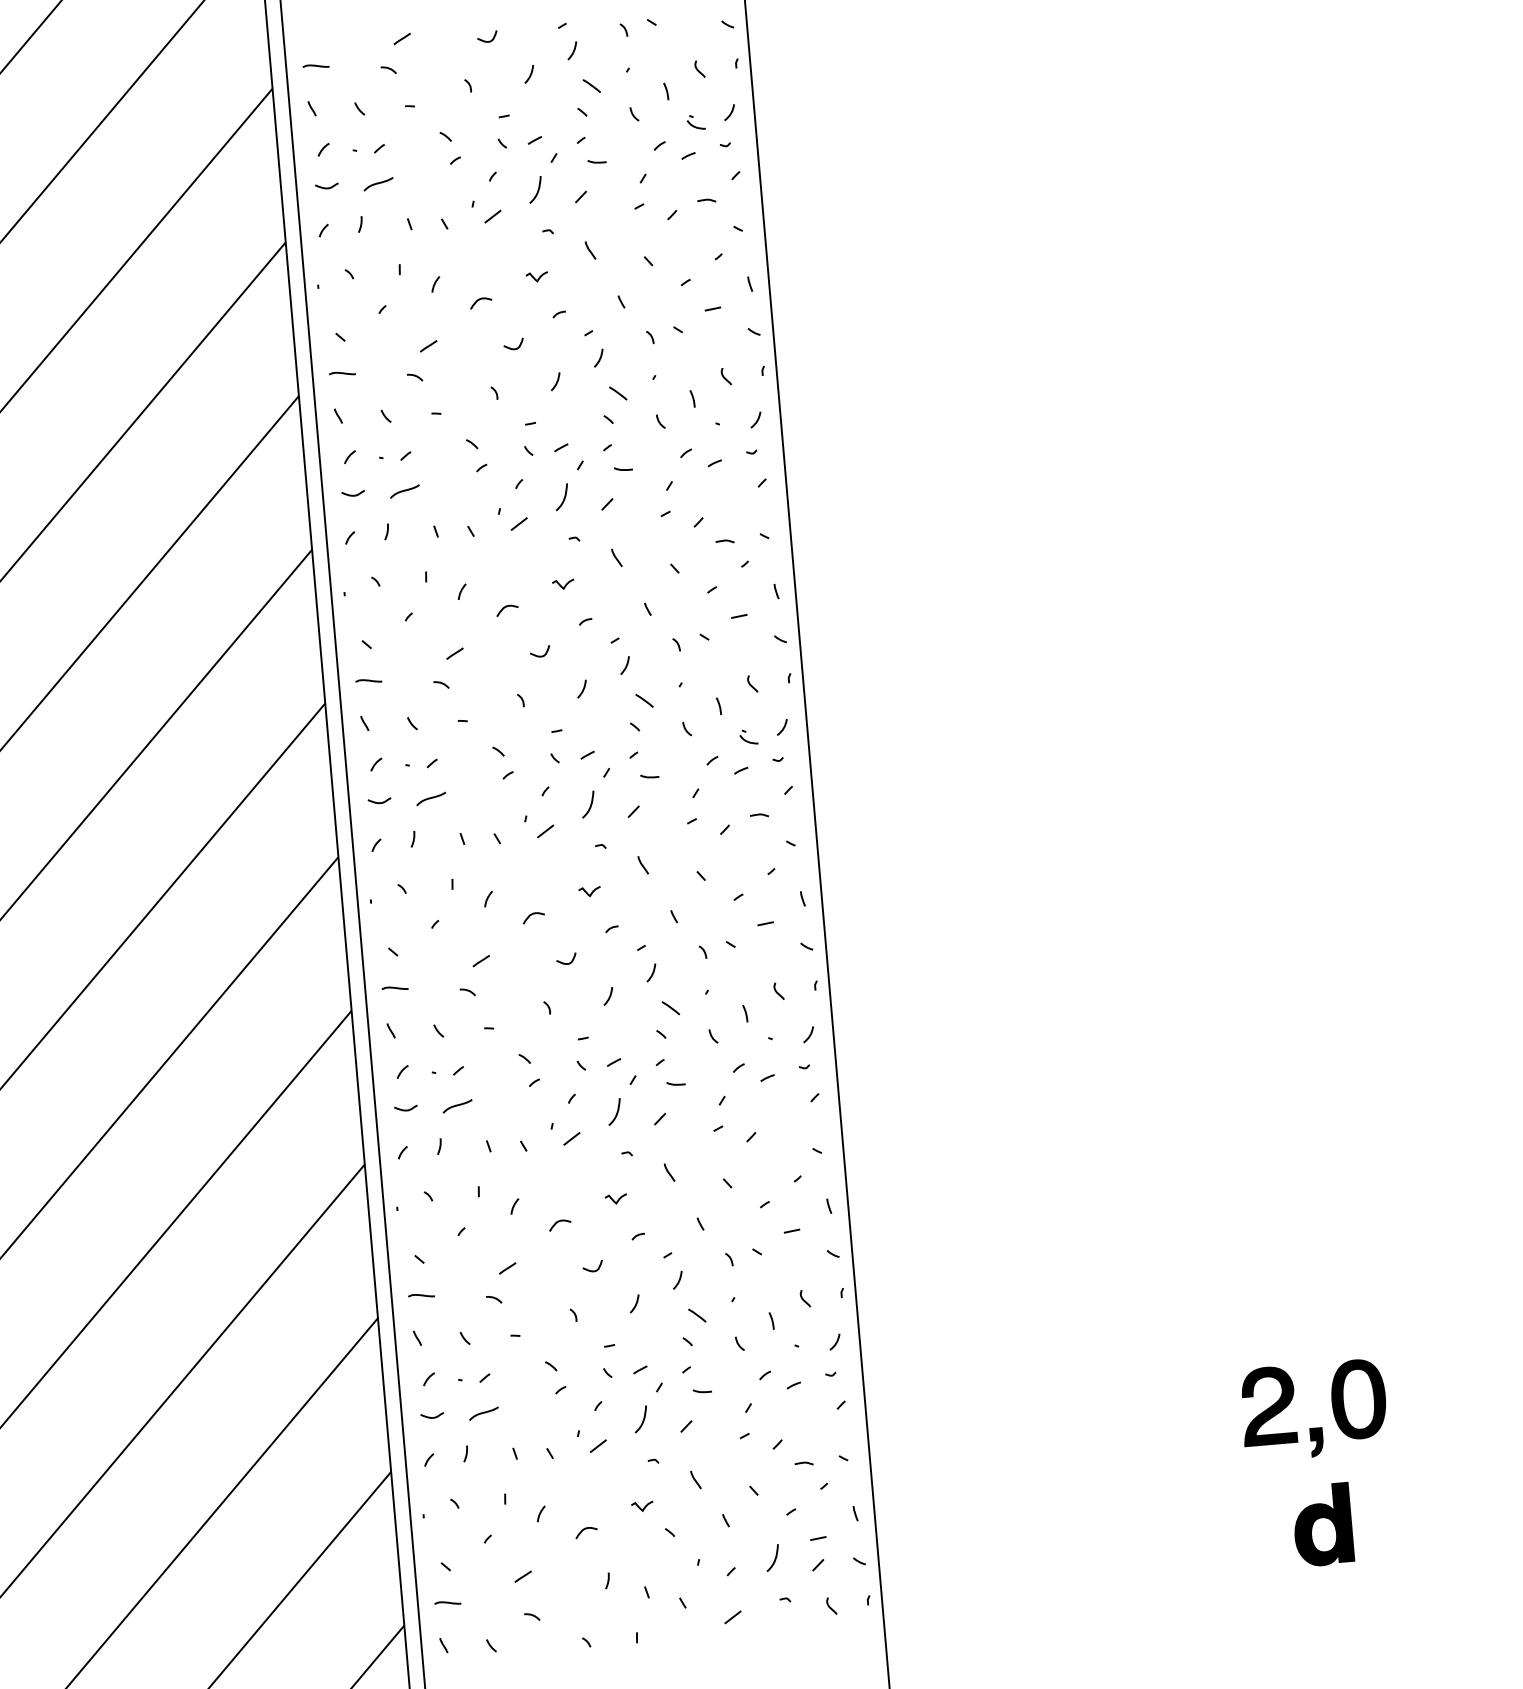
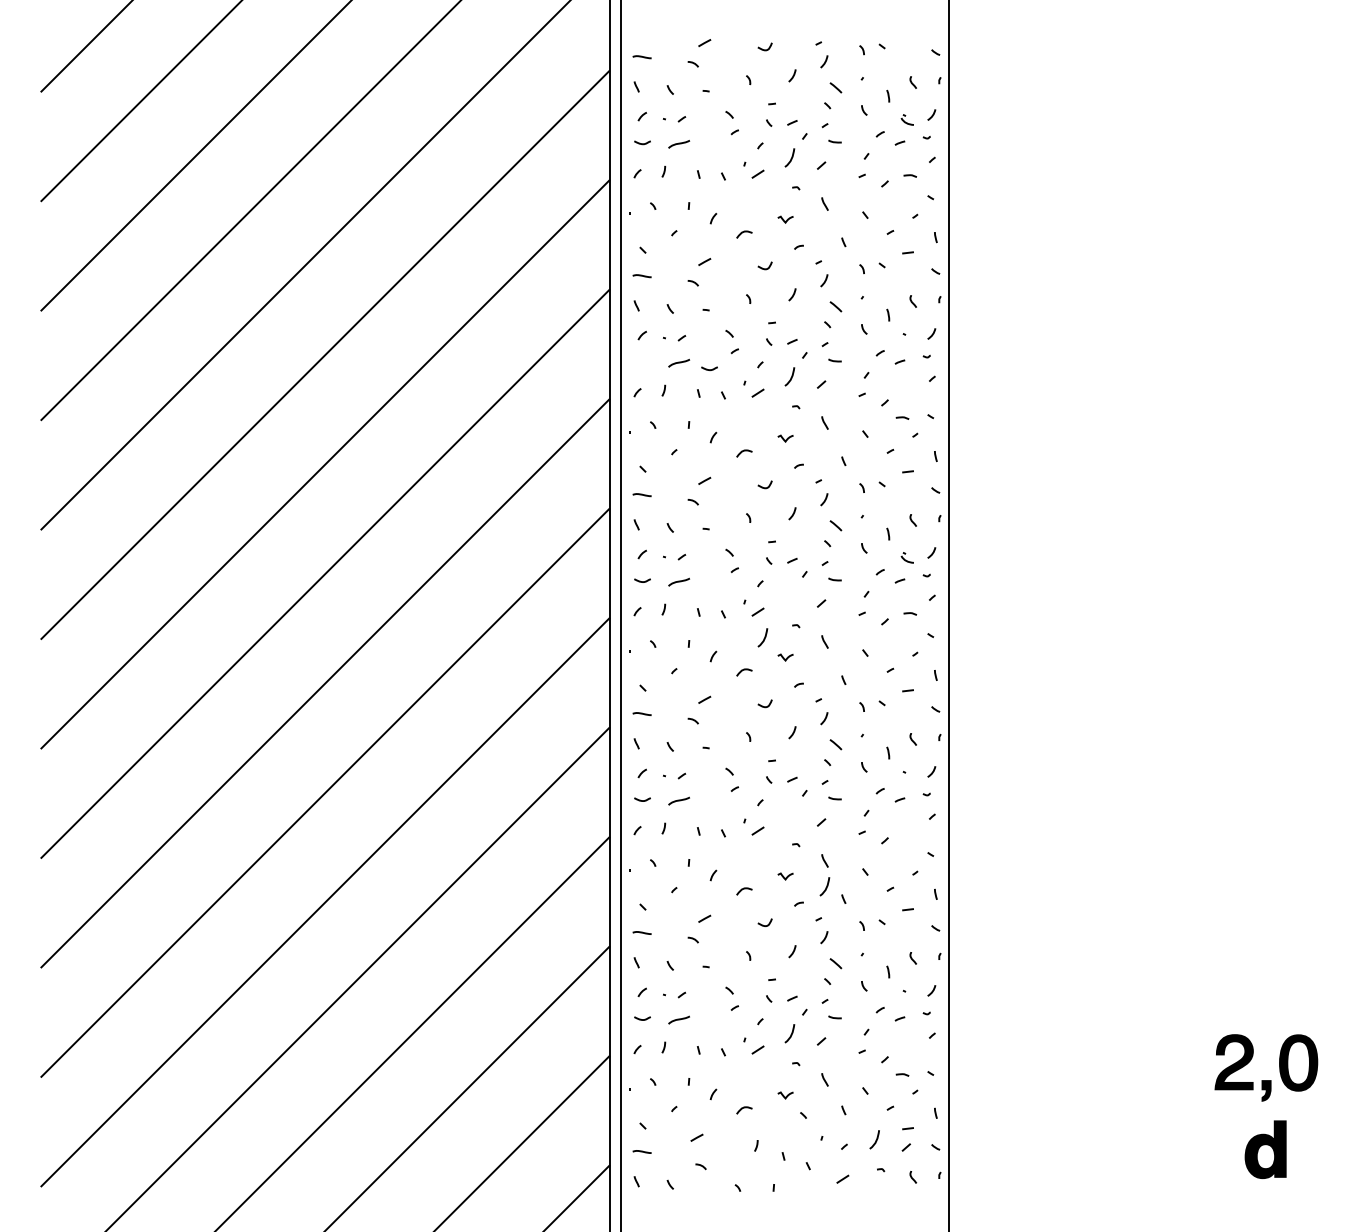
curve: (353, 494) -> (709, 369), moved
curve: (589, 805) -> (763, 638), moved
curve: (615, 1113) -> (825, 887), moved

